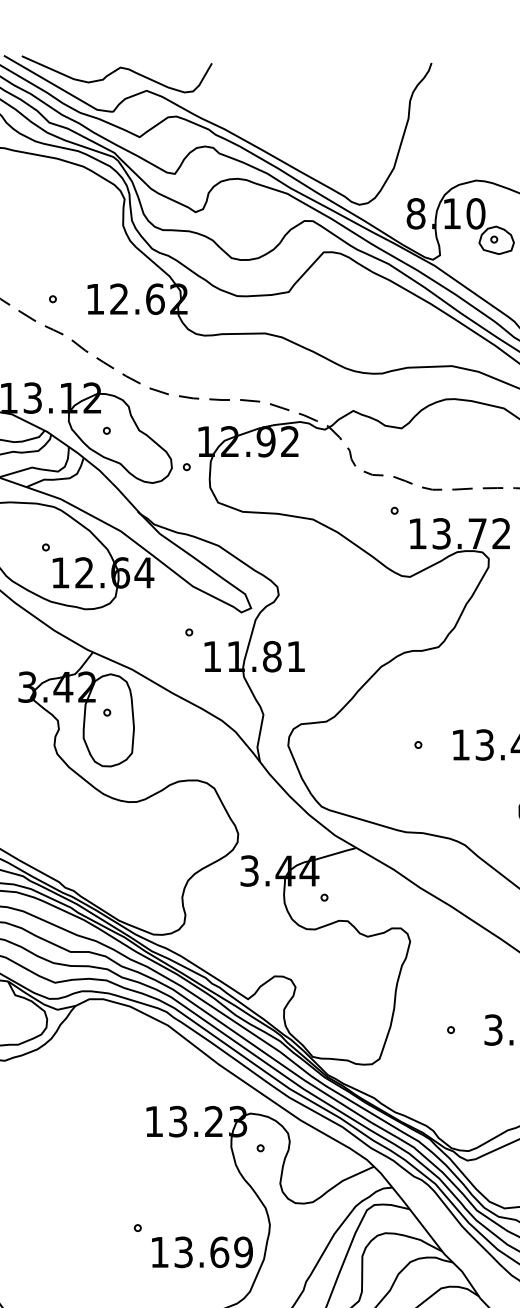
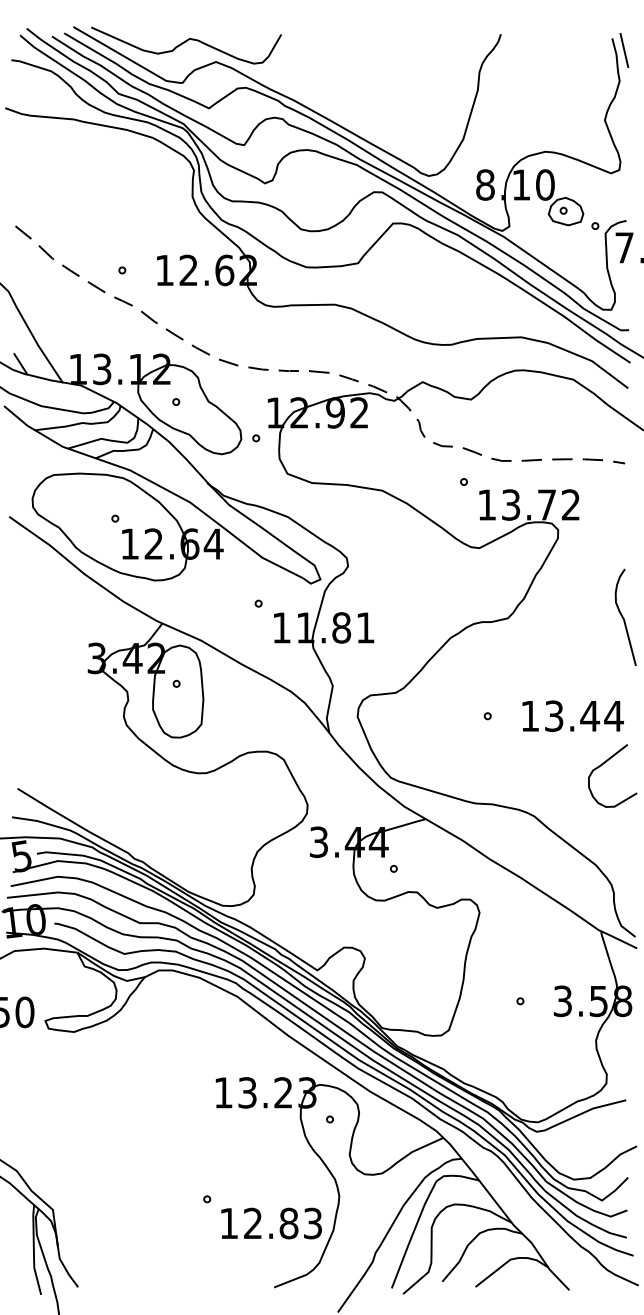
text: (214, 1252) -> (283, 1223), 13.69 -> 12.83

